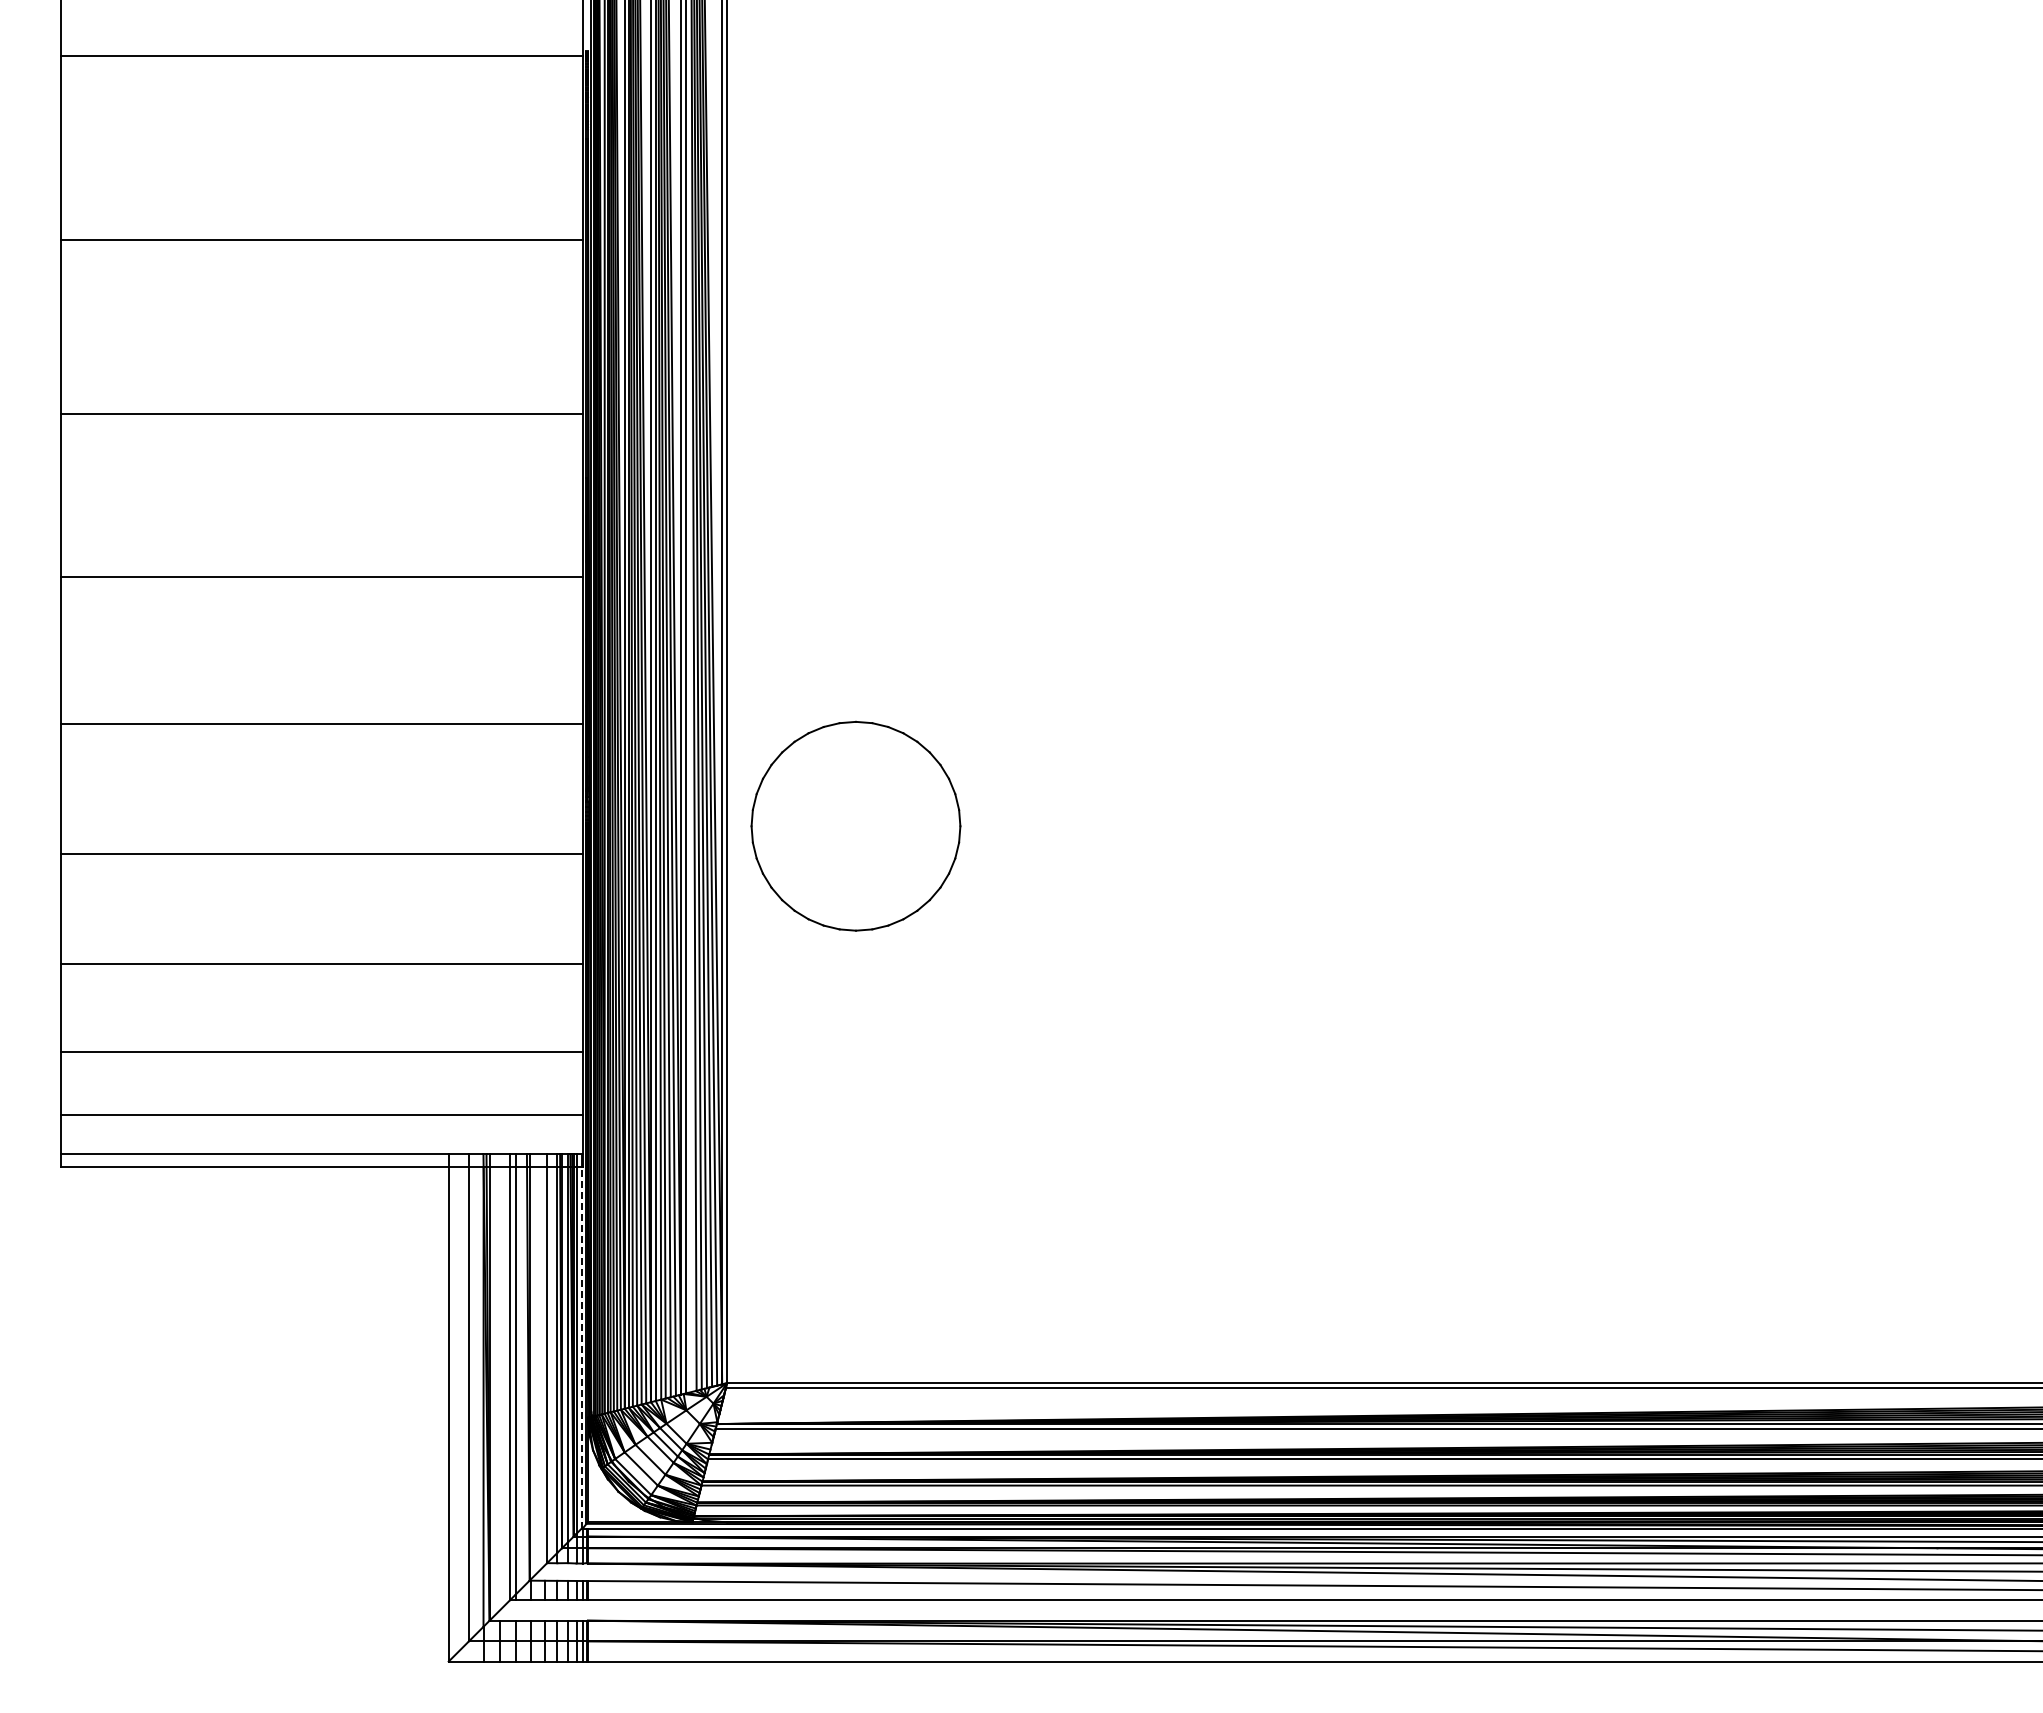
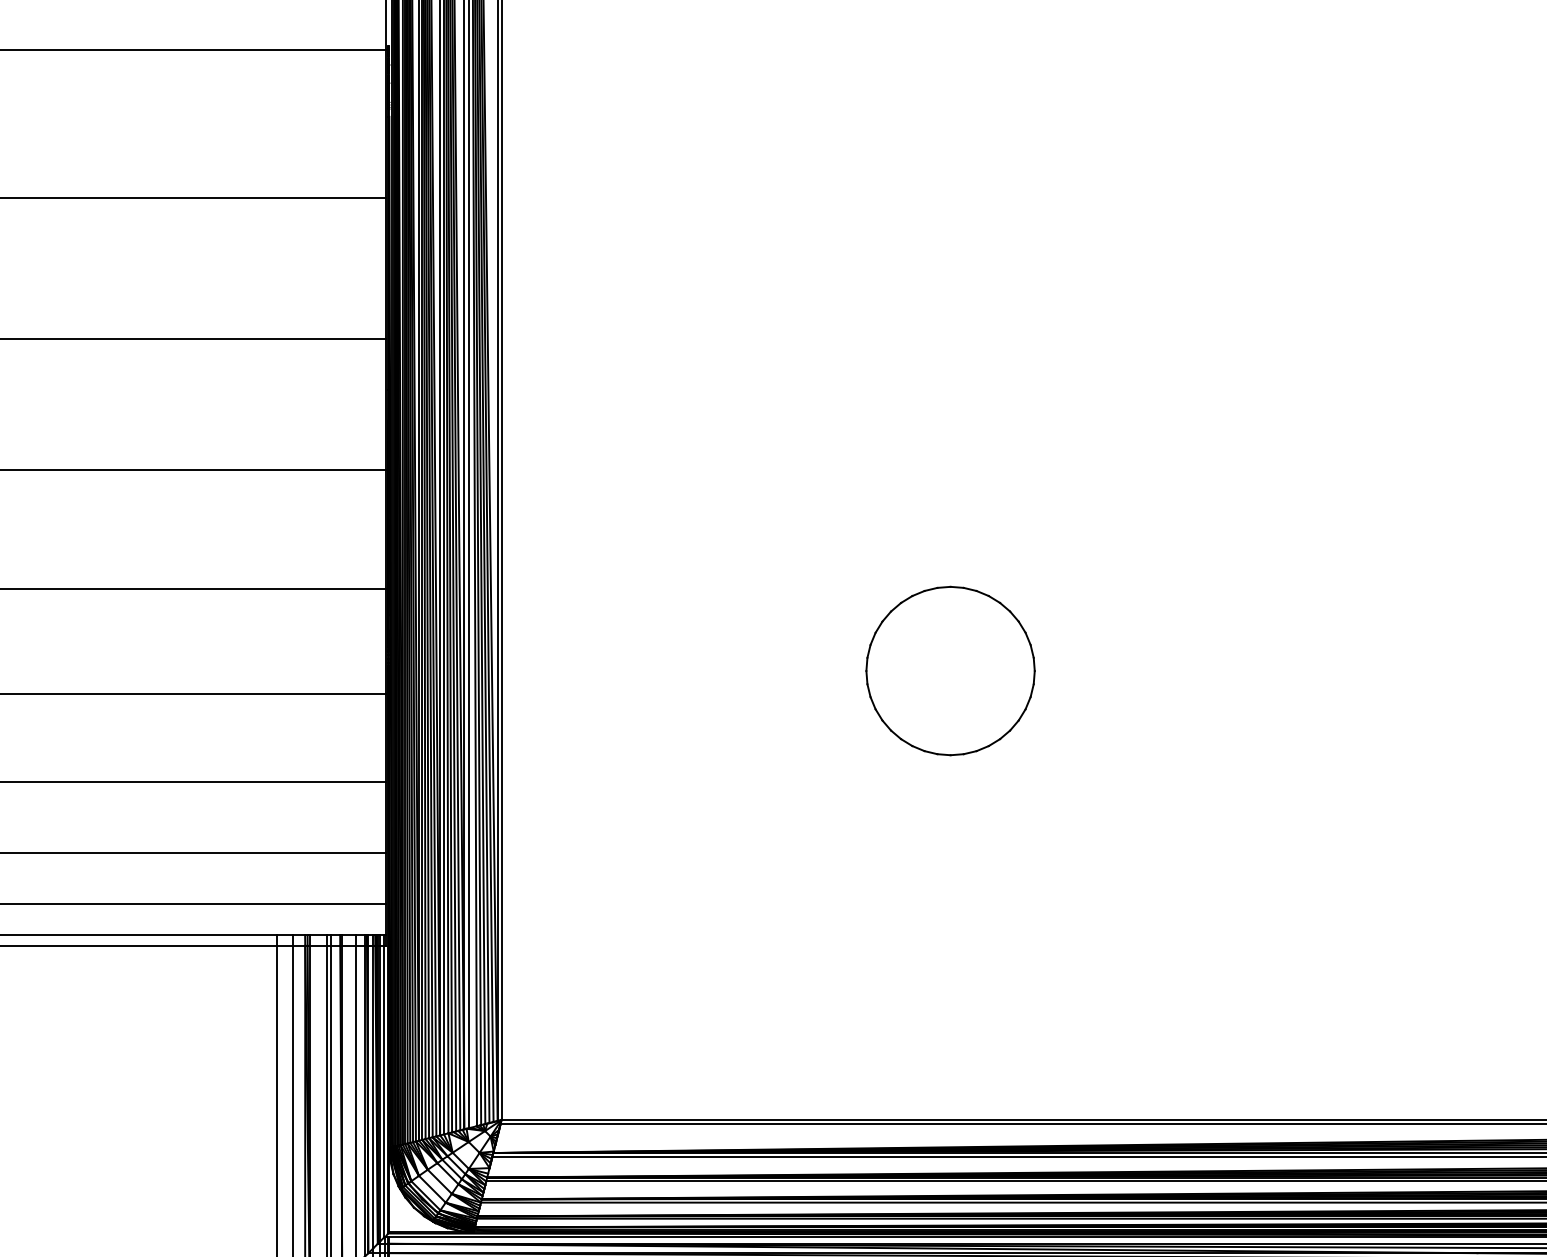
part: (855, 825) -> (950, 670), moved
line: (581, 1347) -> (384, 1091), dashed -> solid

